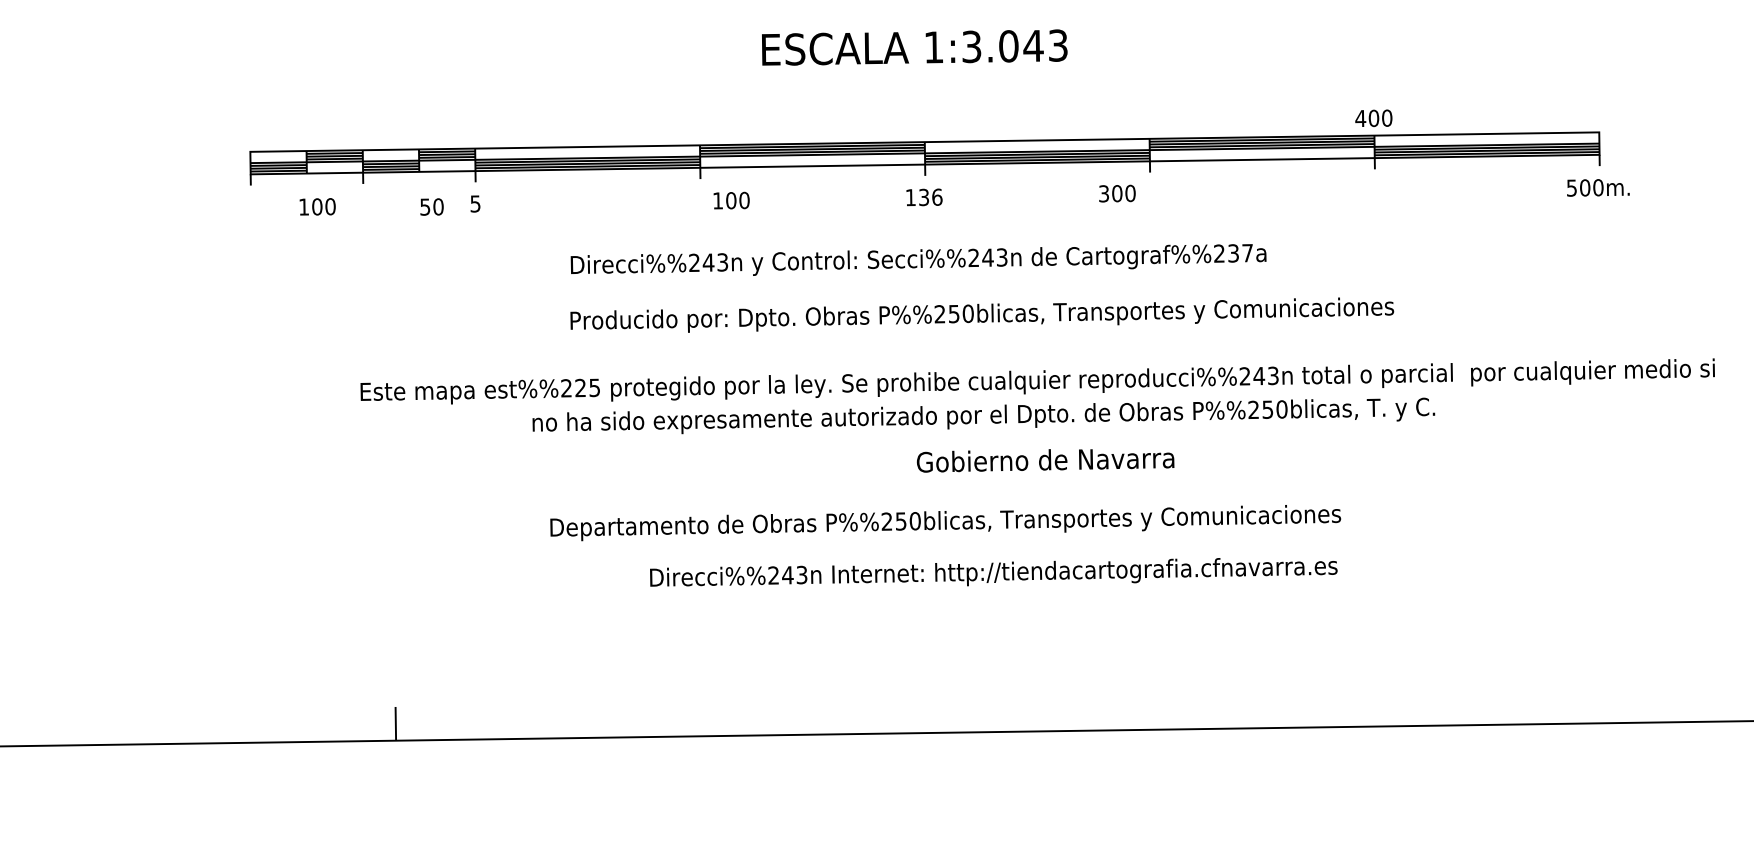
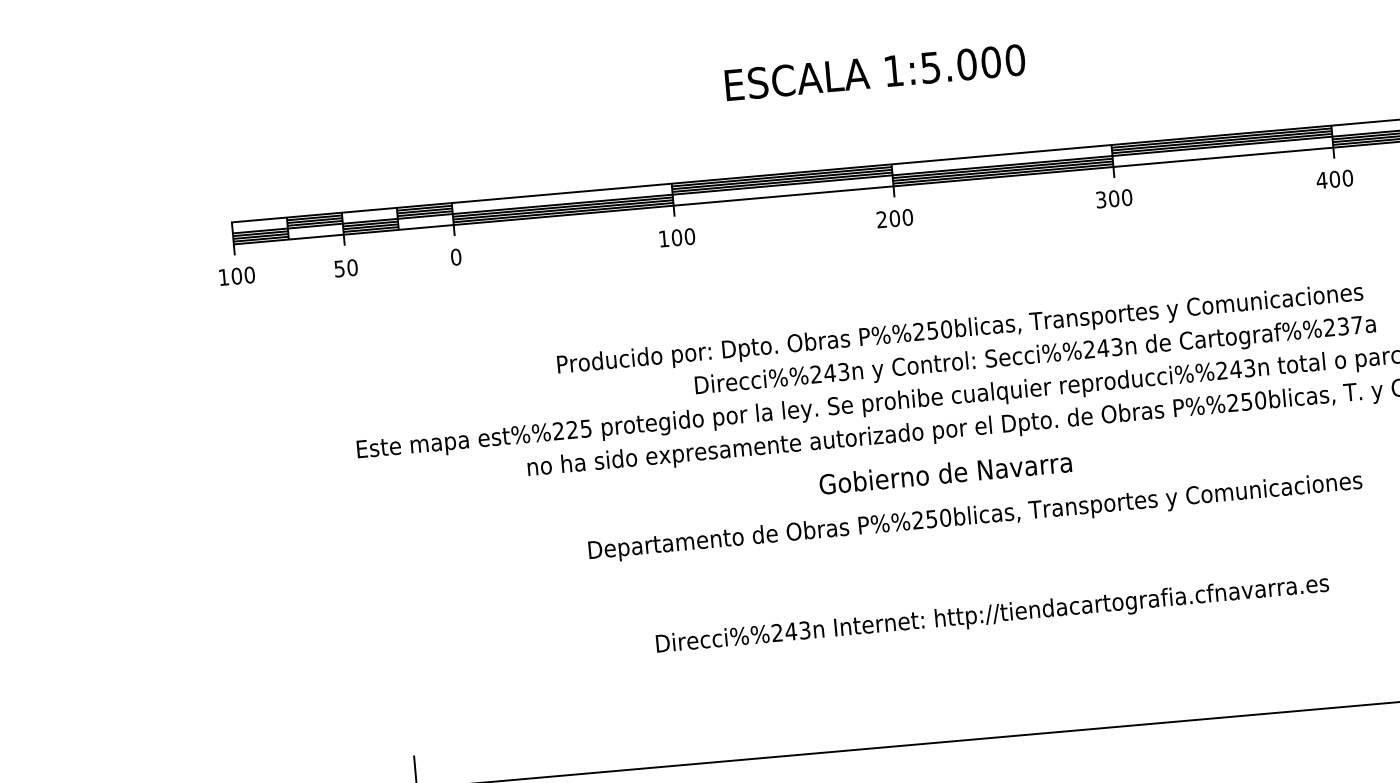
text: (1015, 45) -> (973, 63), 1:3.043 -> 1:5.000
text: (1373, 118) -> (1334, 179), moved
text: (1117, 193) -> (1114, 198), moved
text: (923, 197) -> (894, 218), 136 -> 200
text: (731, 200) -> (677, 237), moved
text: (475, 203) -> (456, 256), 5 -> 0
text: (317, 206) -> (236, 275), moved
text: (431, 206) -> (345, 267), moved
text: (918, 259) -> (1035, 355), moved
text: (1045, 460) -> (945, 473), moved
text: (945, 523) -> (975, 517), moved
text: (993, 572) -> (992, 614), moved

